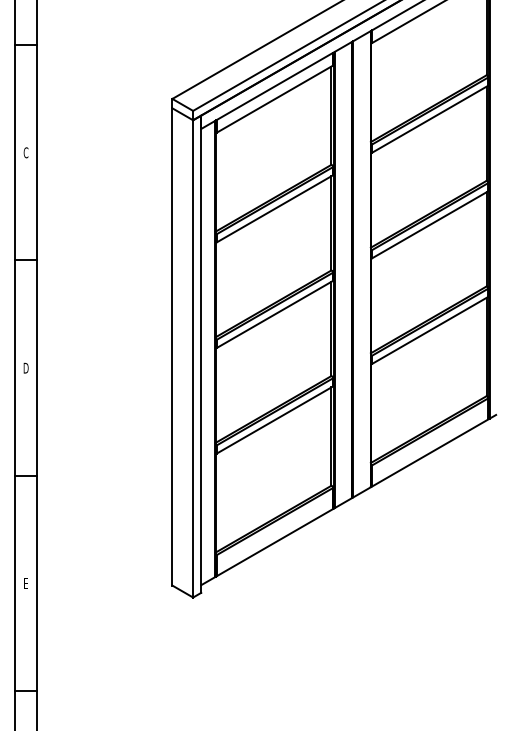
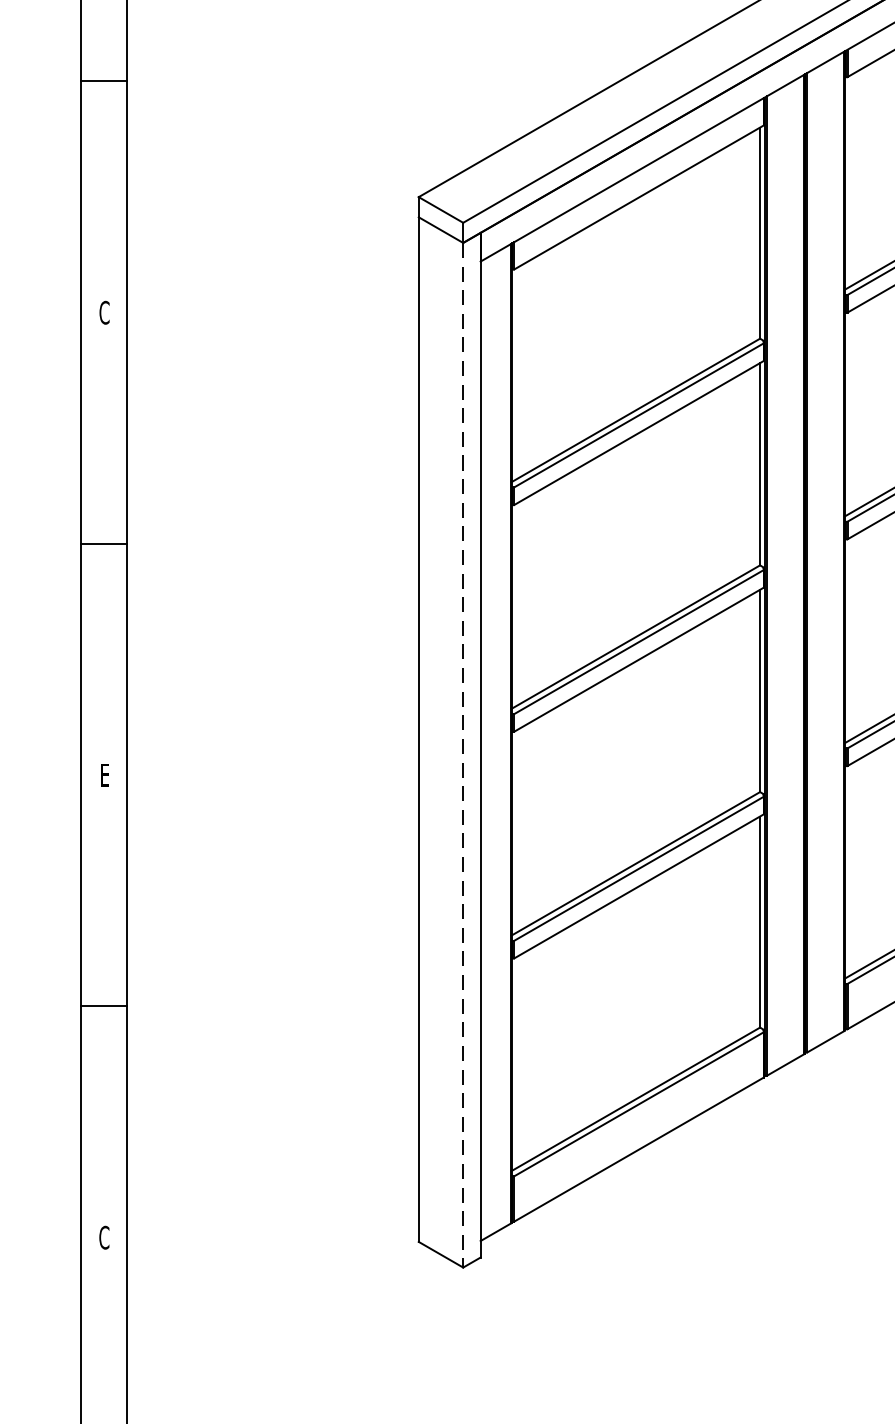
line: (193, 358) -> (464, 754), solid -> dashed
text: (25, 367) -> (103, 773), D -> E
text: (25, 583) -> (103, 1237), E -> C

